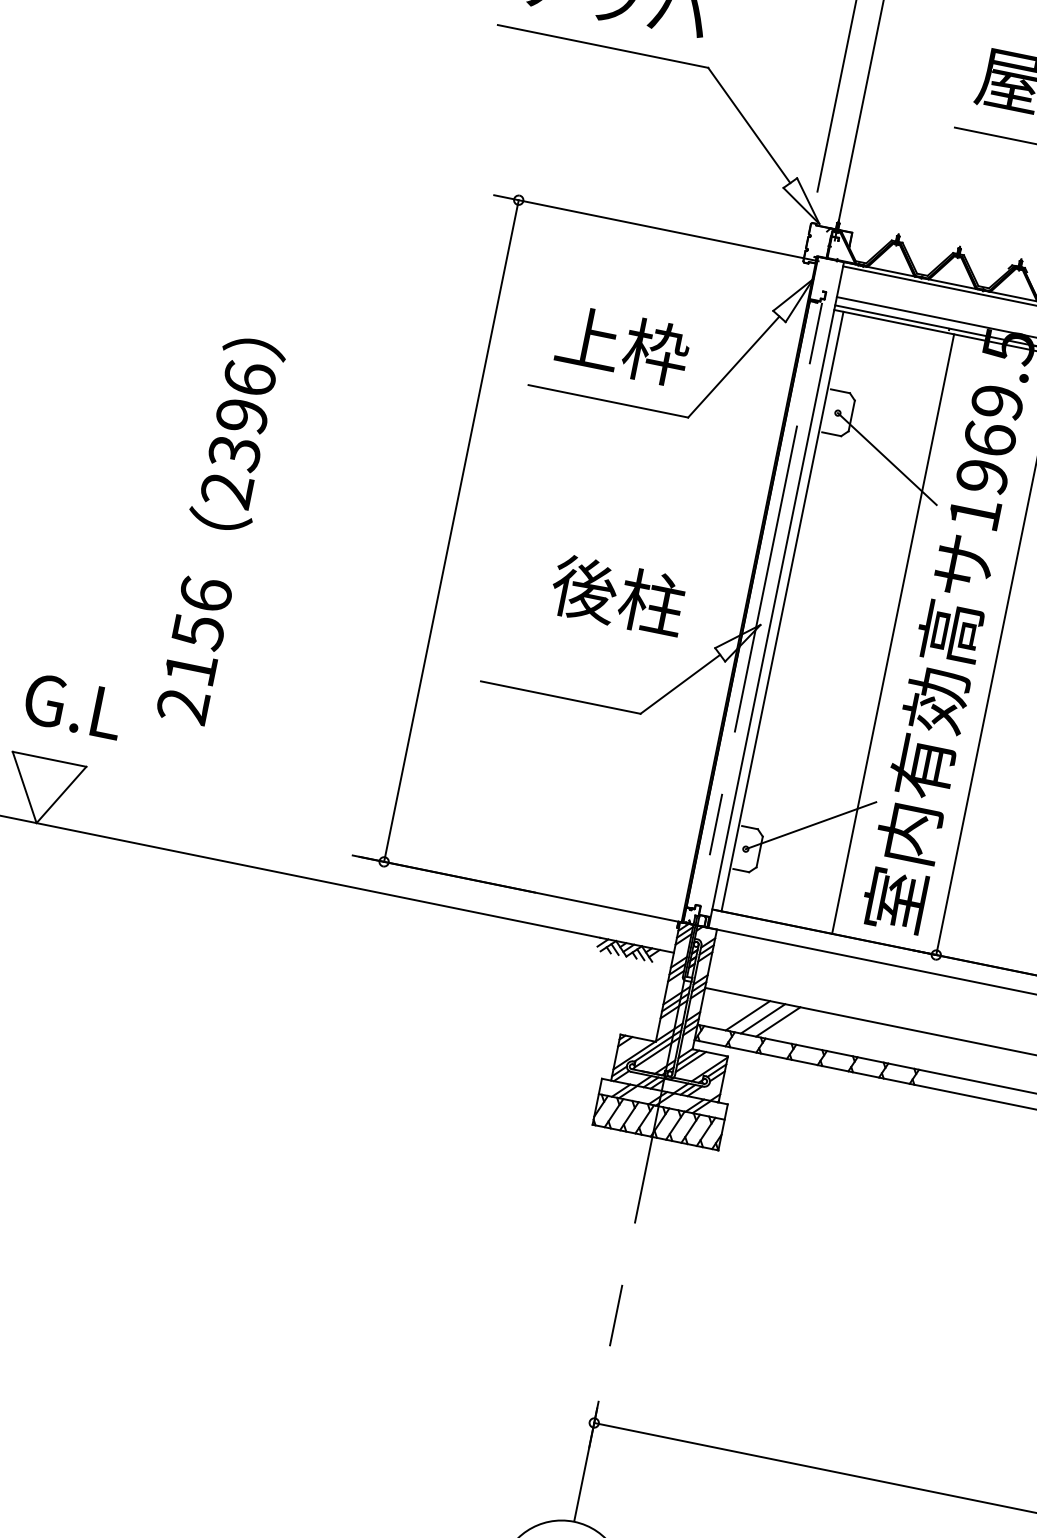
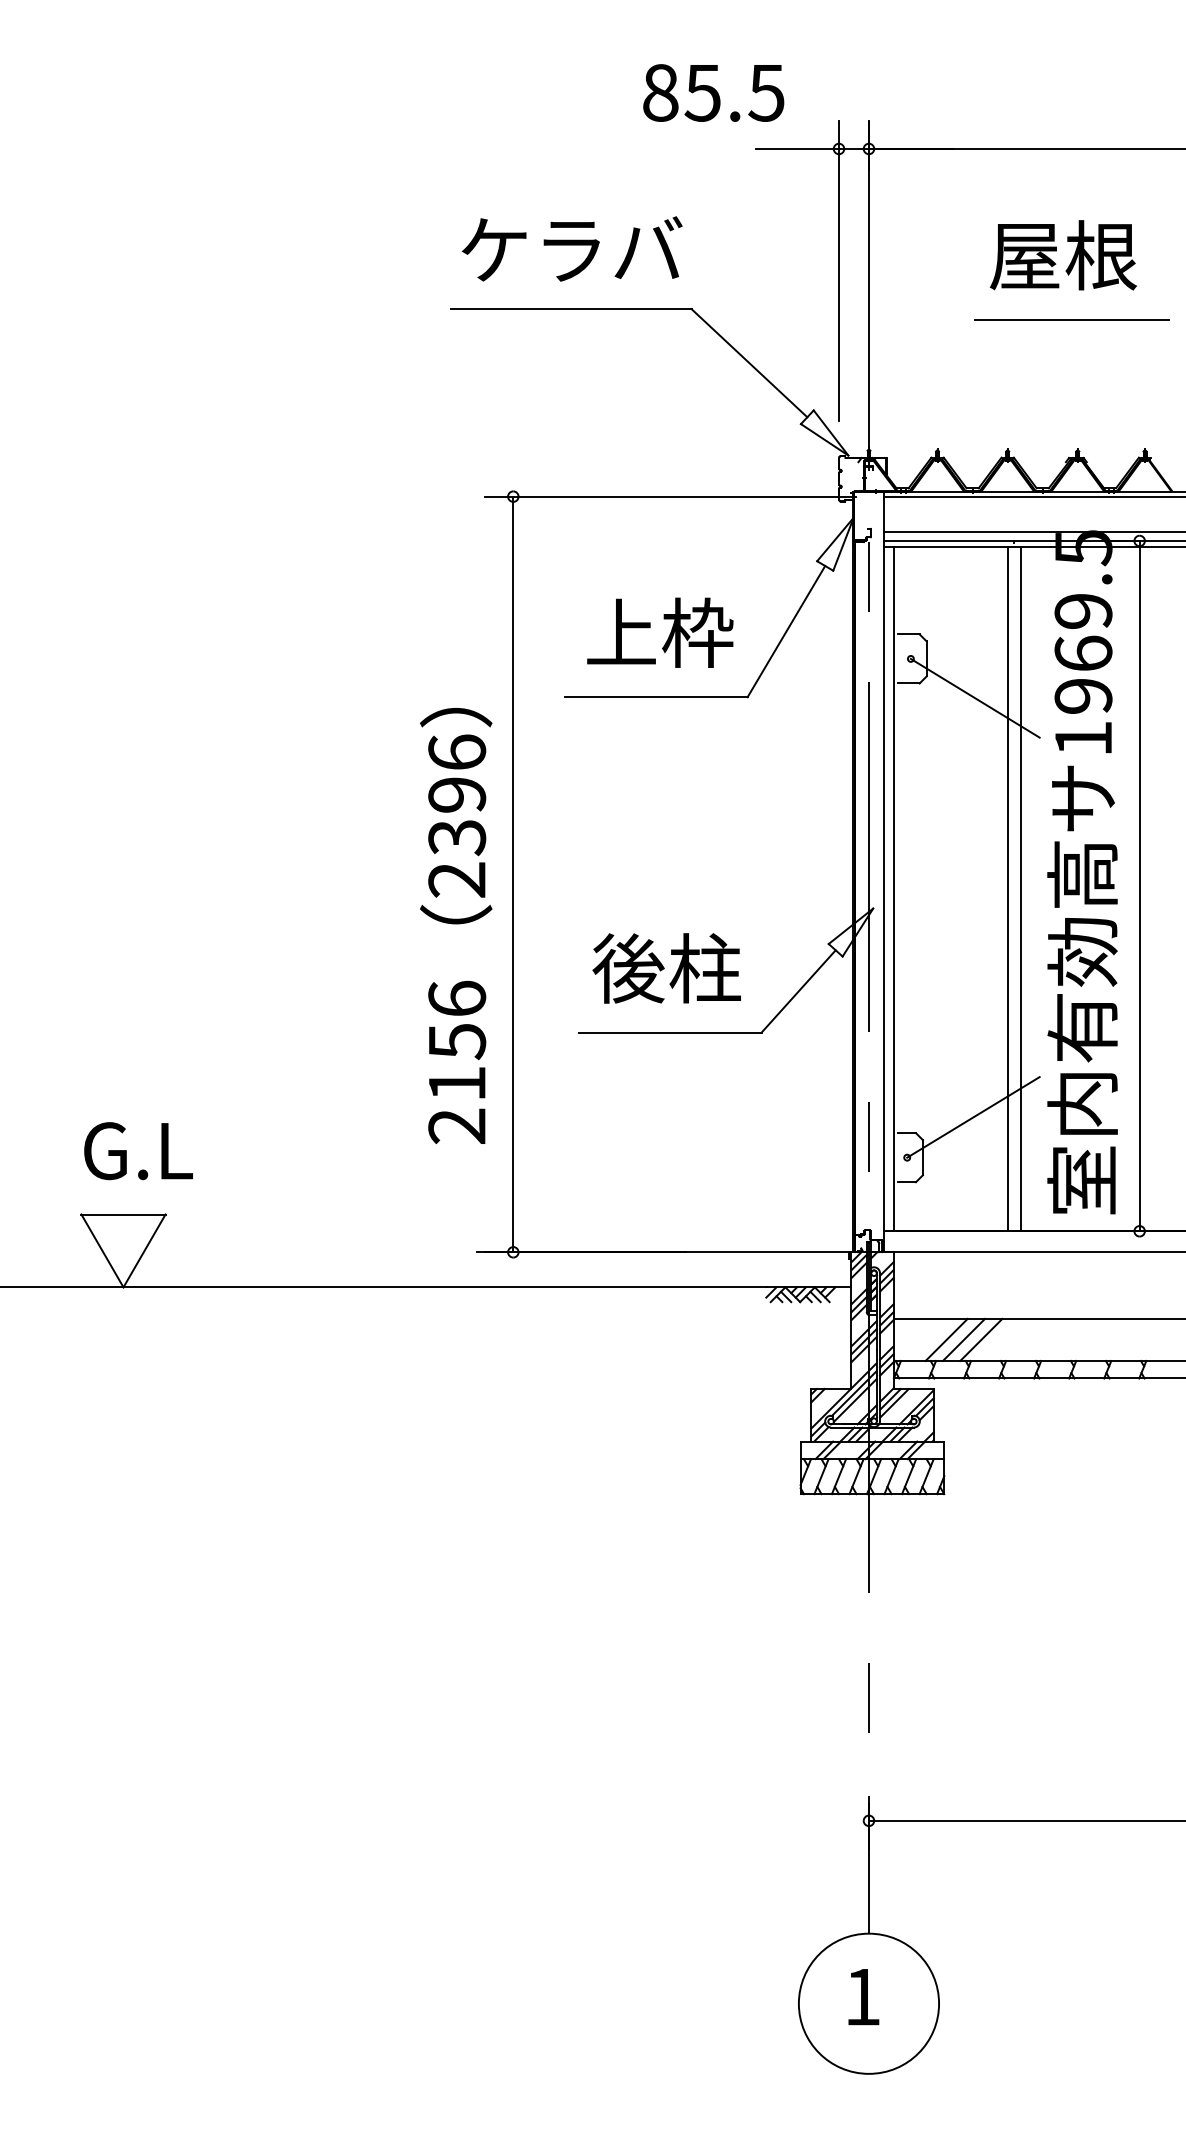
text: (218, 531) -> (456, 926), moved
text: (618, 595) -> (666, 968), moved
line: (881, 631) -> (1007, 888), added

